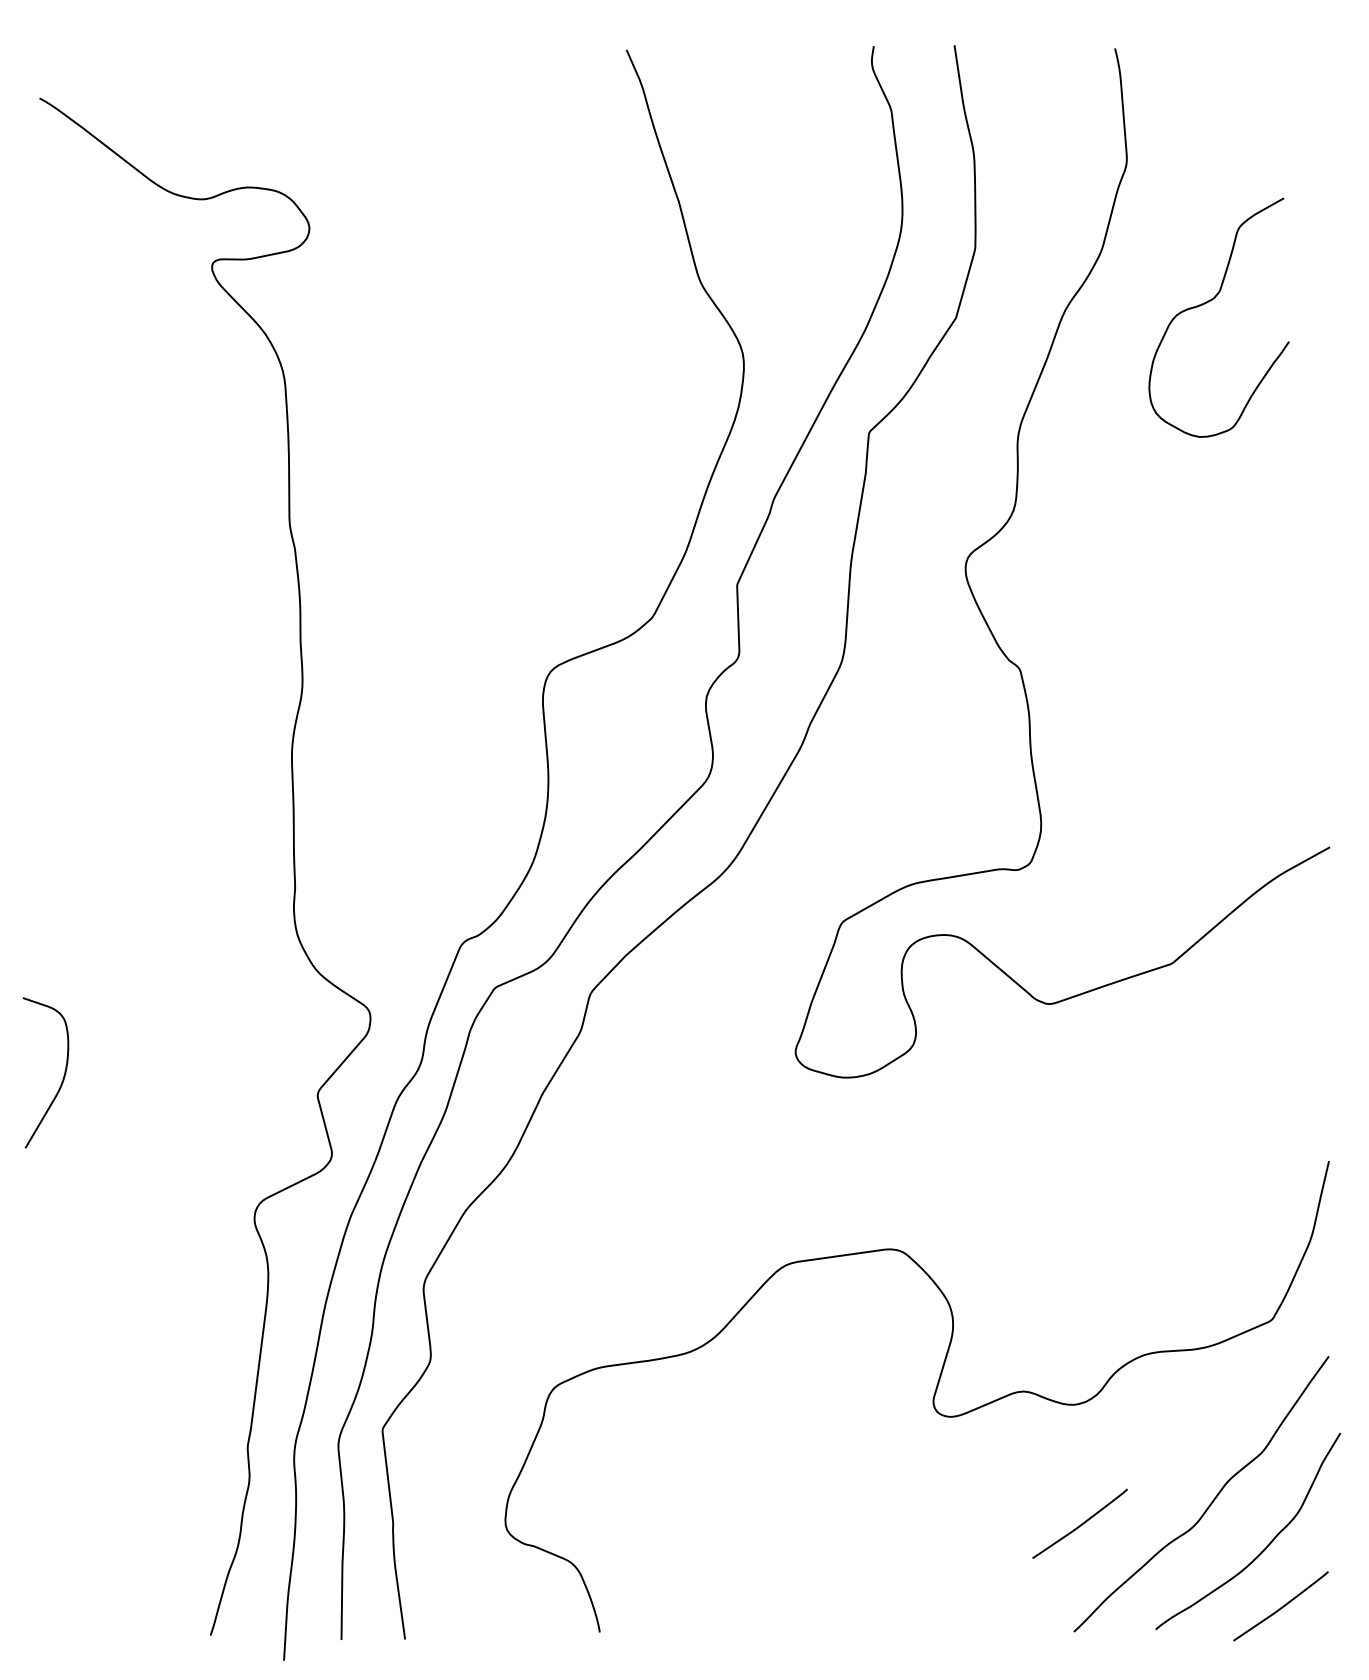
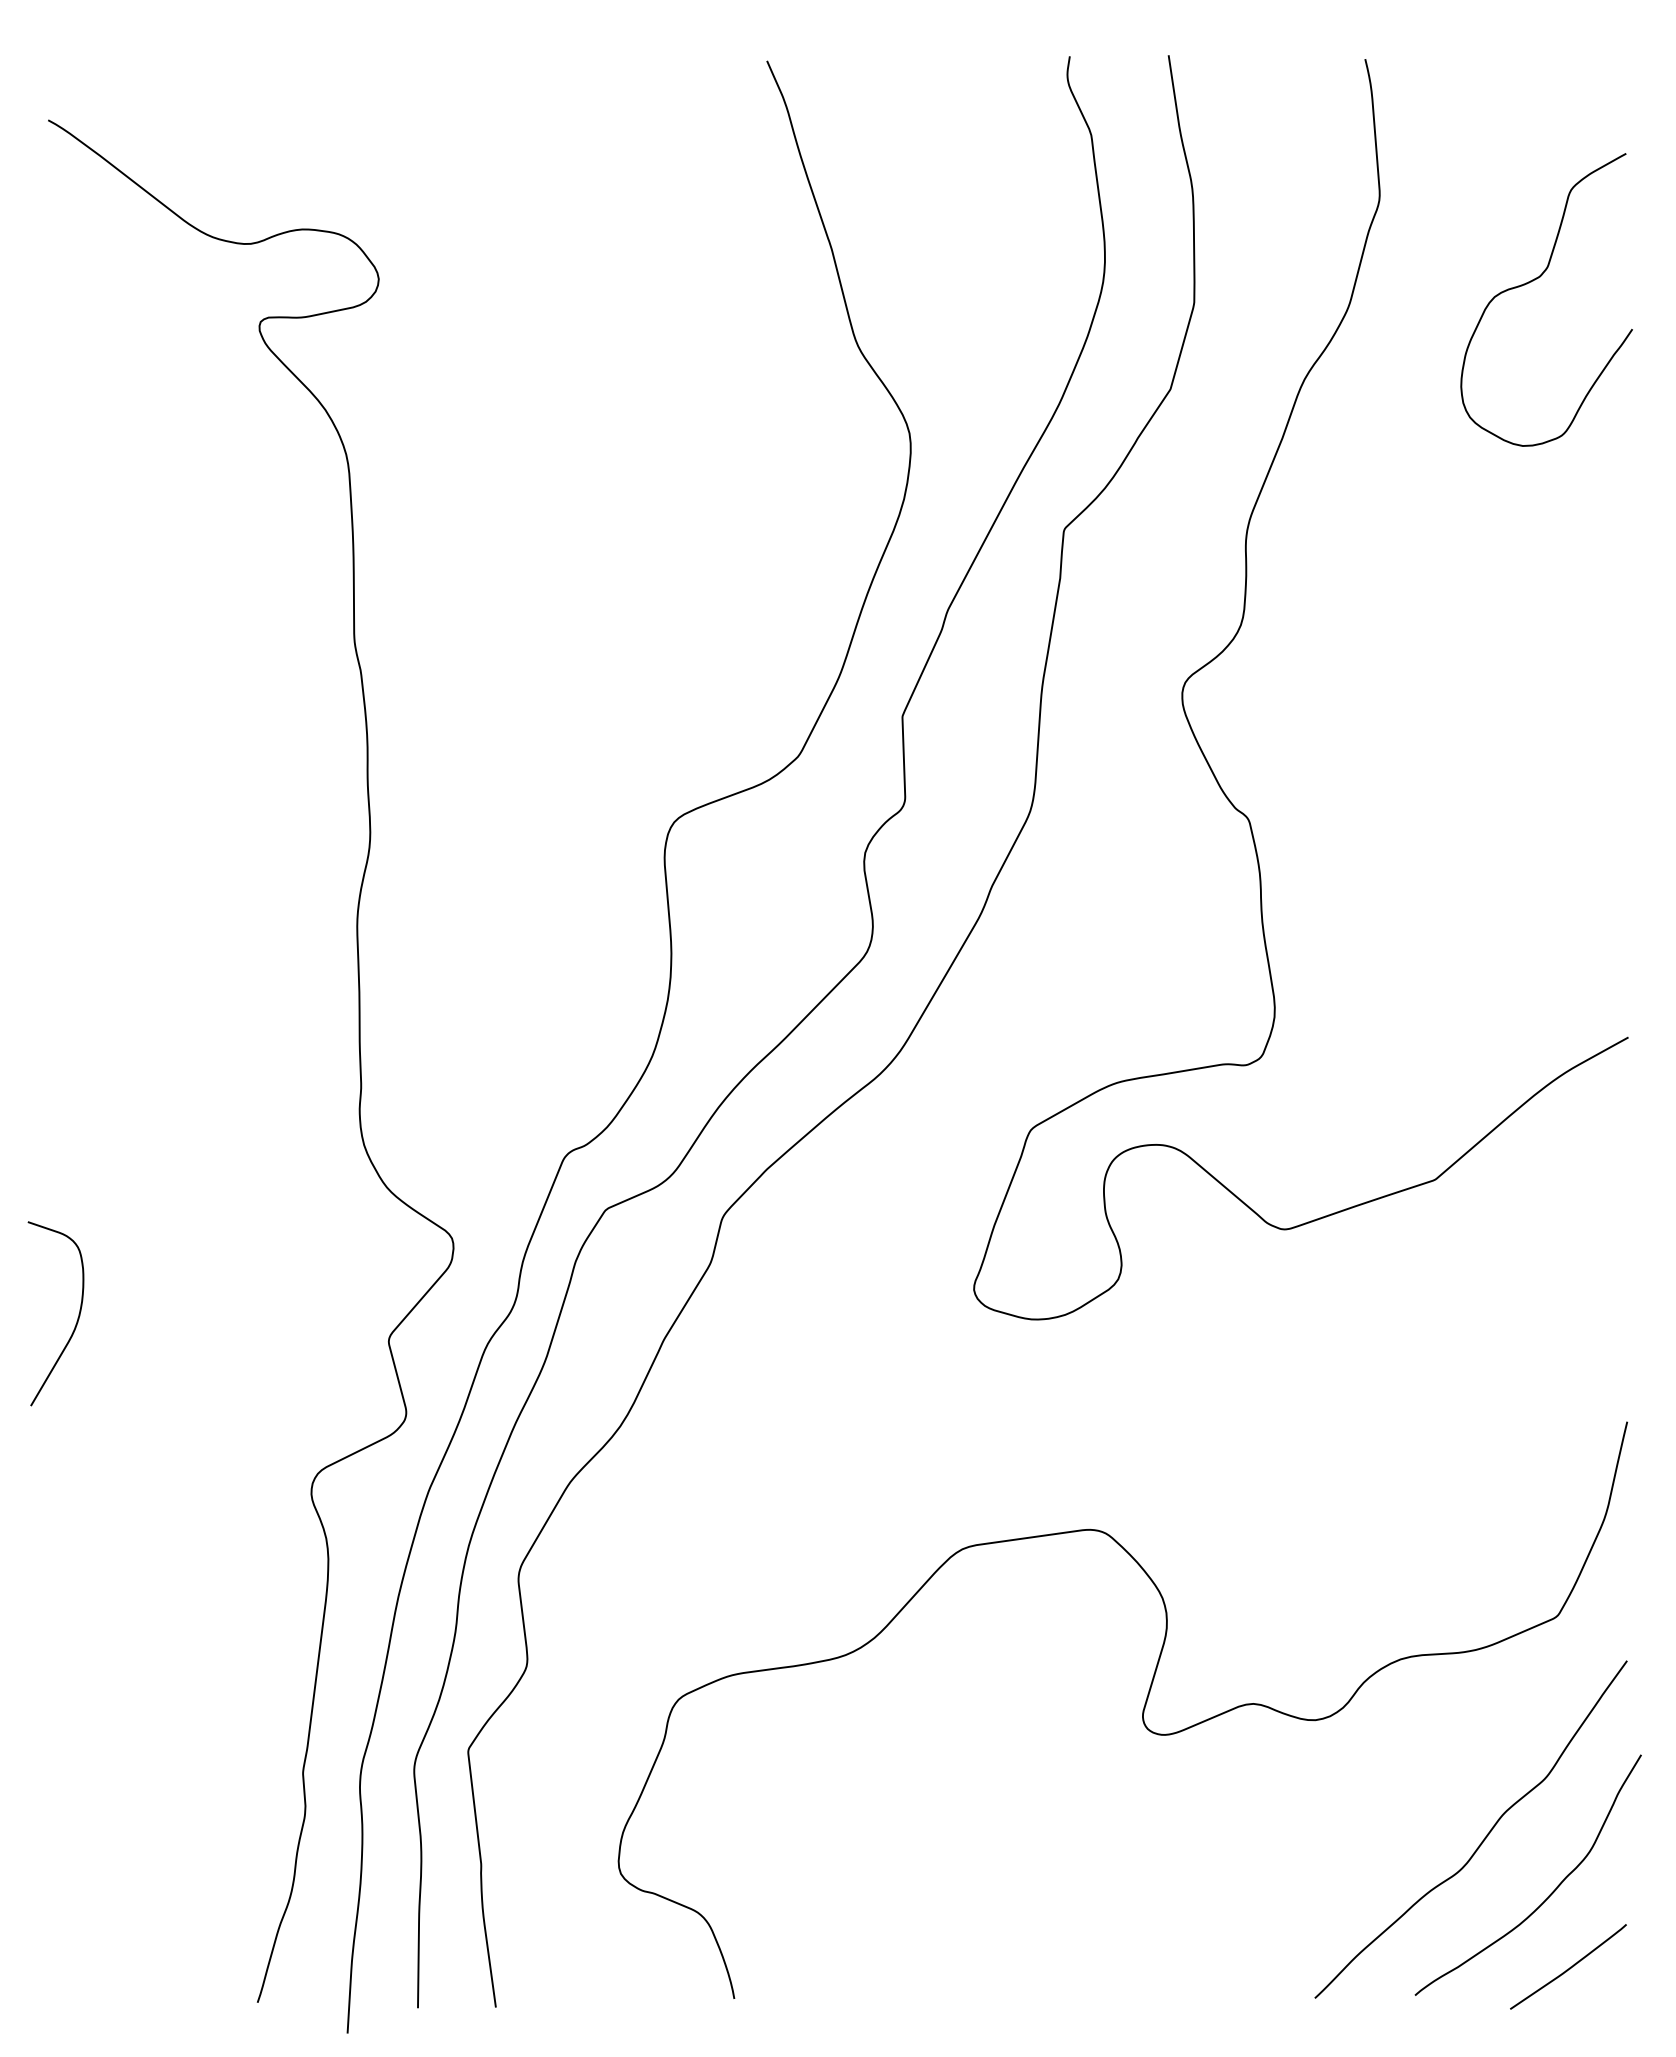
curve: (1209, 301) -> (1535, 280), moved
curve: (1080, 1524) -> (1323, 1866), removed

